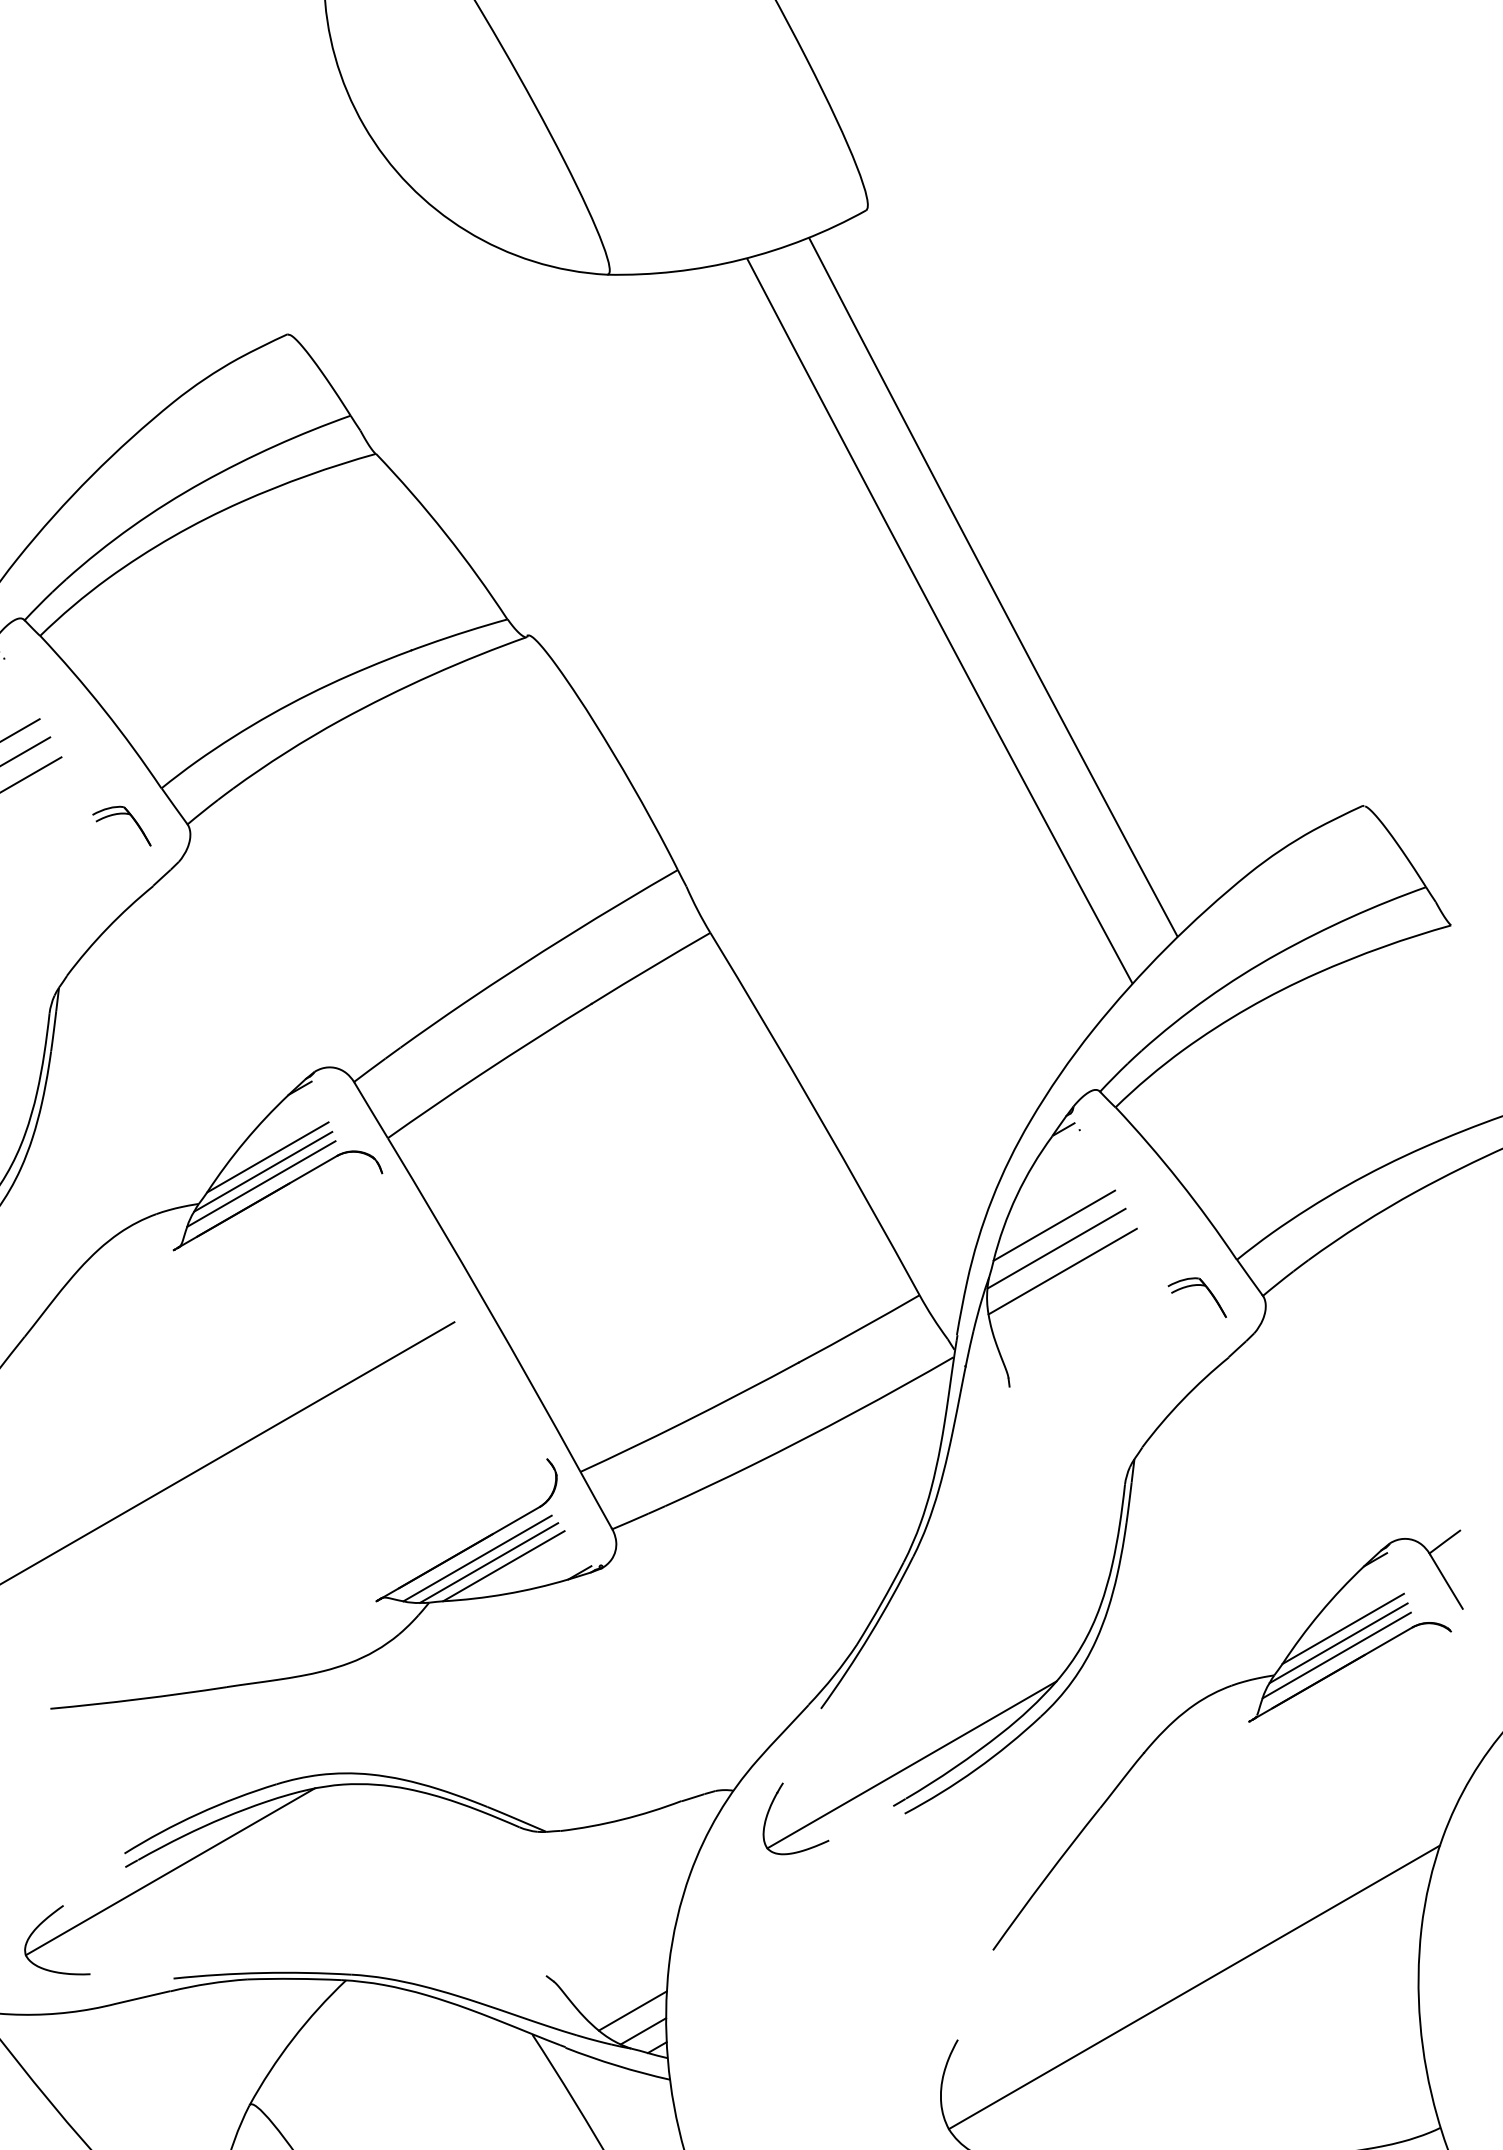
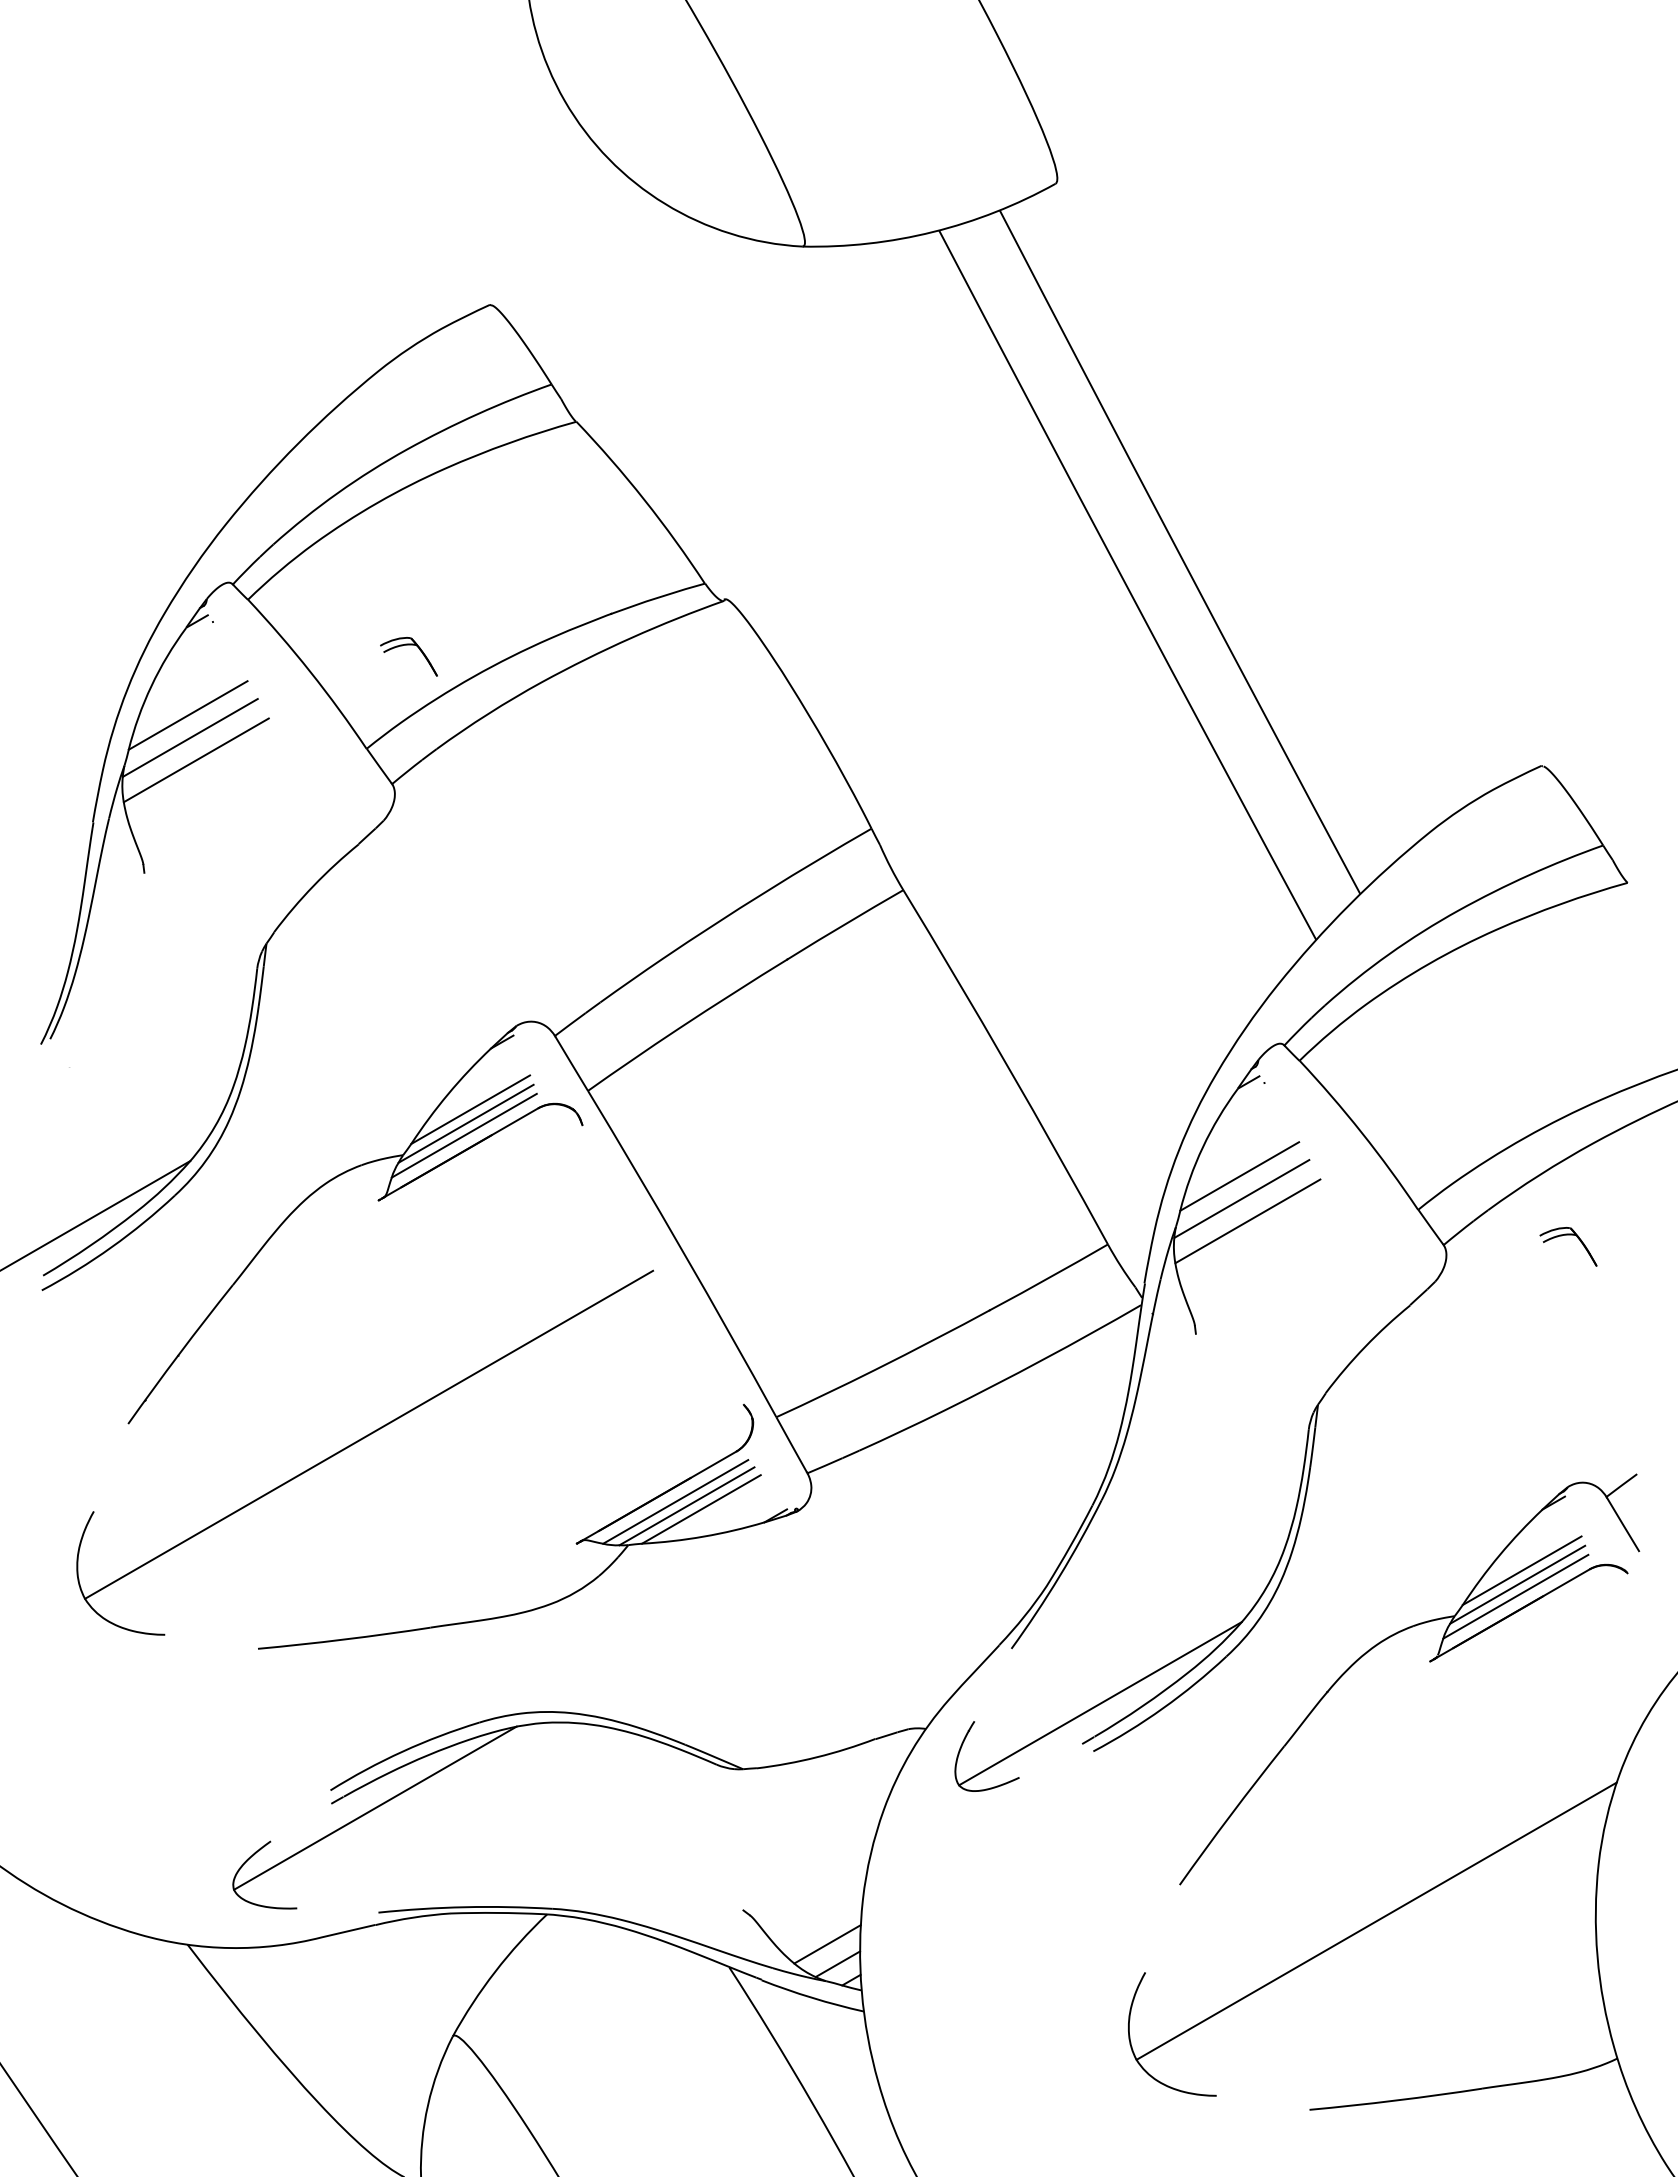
part: (121, 814) -> (408, 645), moved
part: (1197, 1286) -> (1568, 1235), moved

